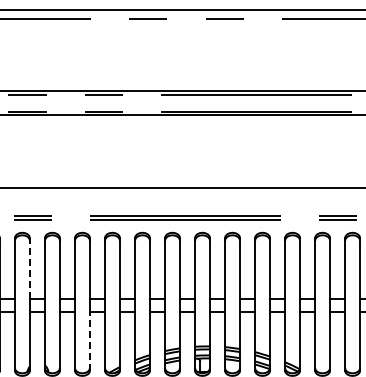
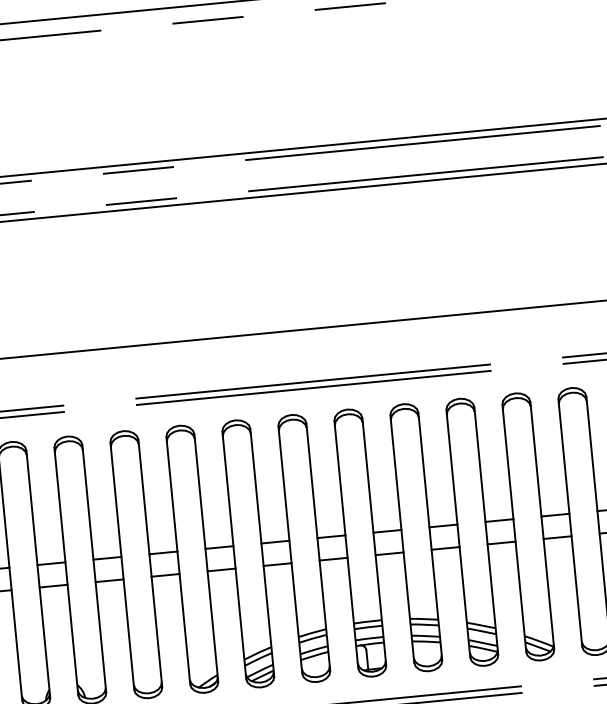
line: (29, 268) -> (31, 507), dashed -> solid
line: (89, 341) -> (156, 632), dashed -> solid

